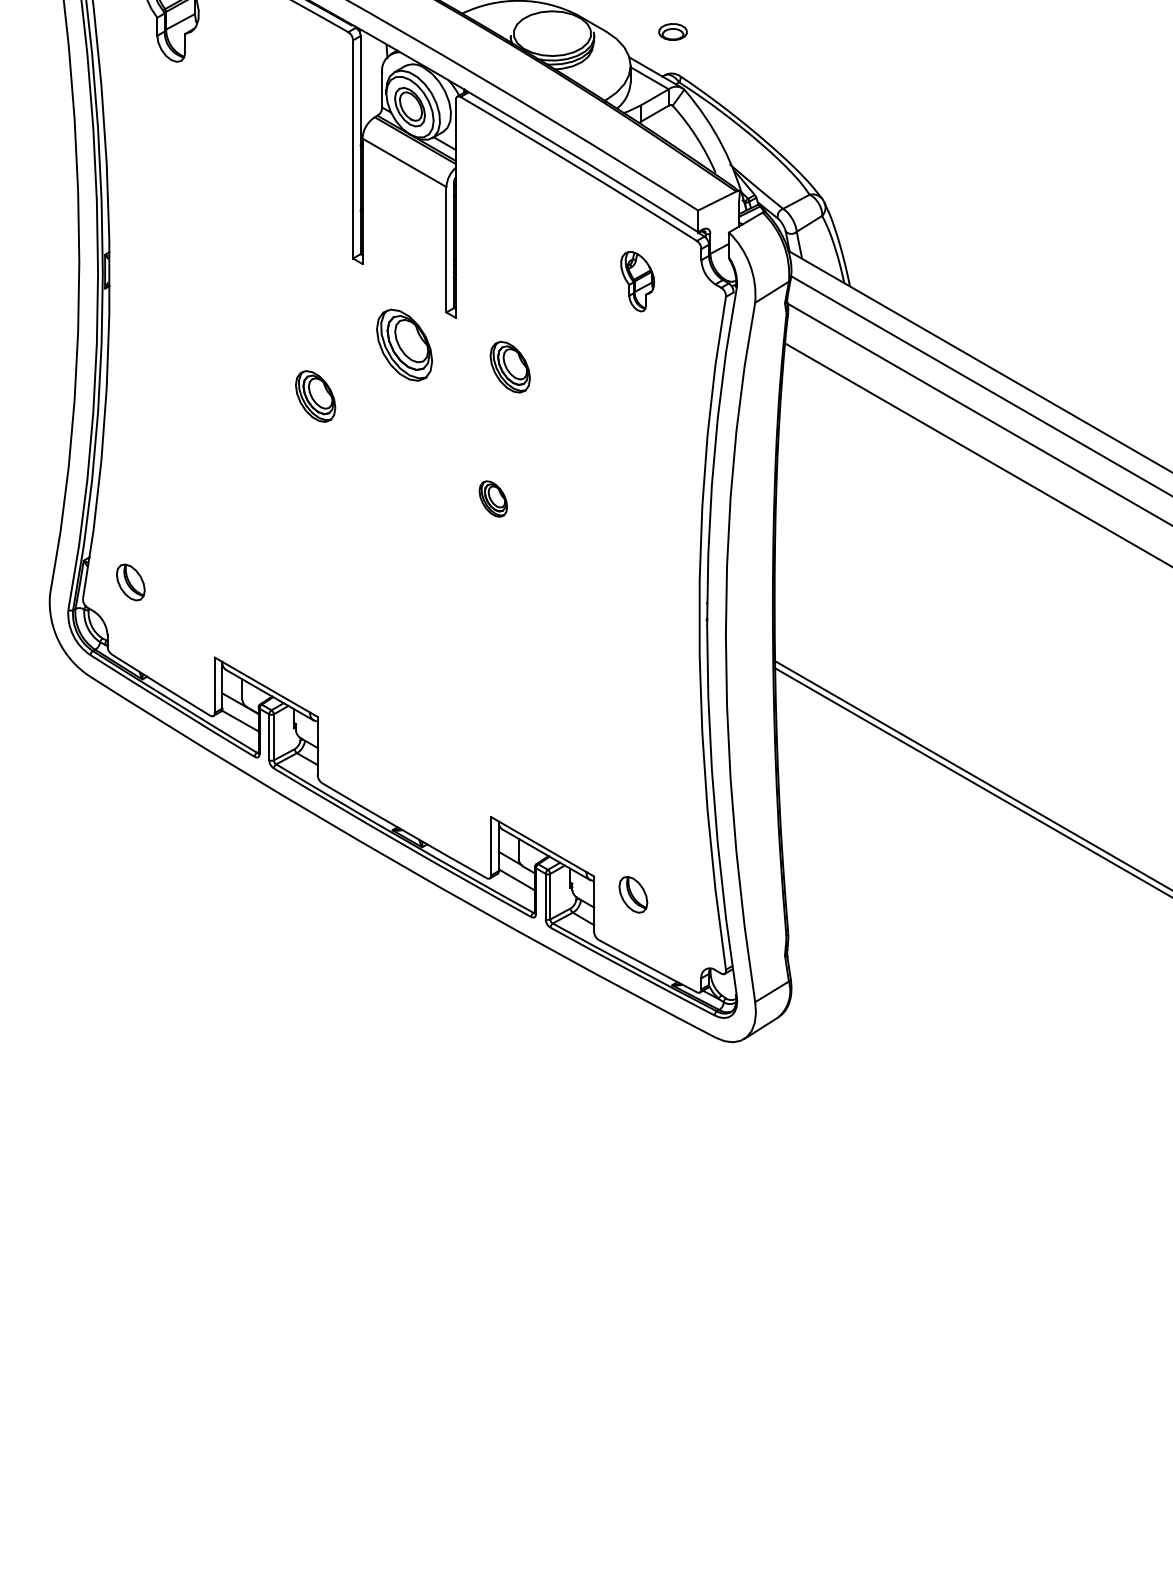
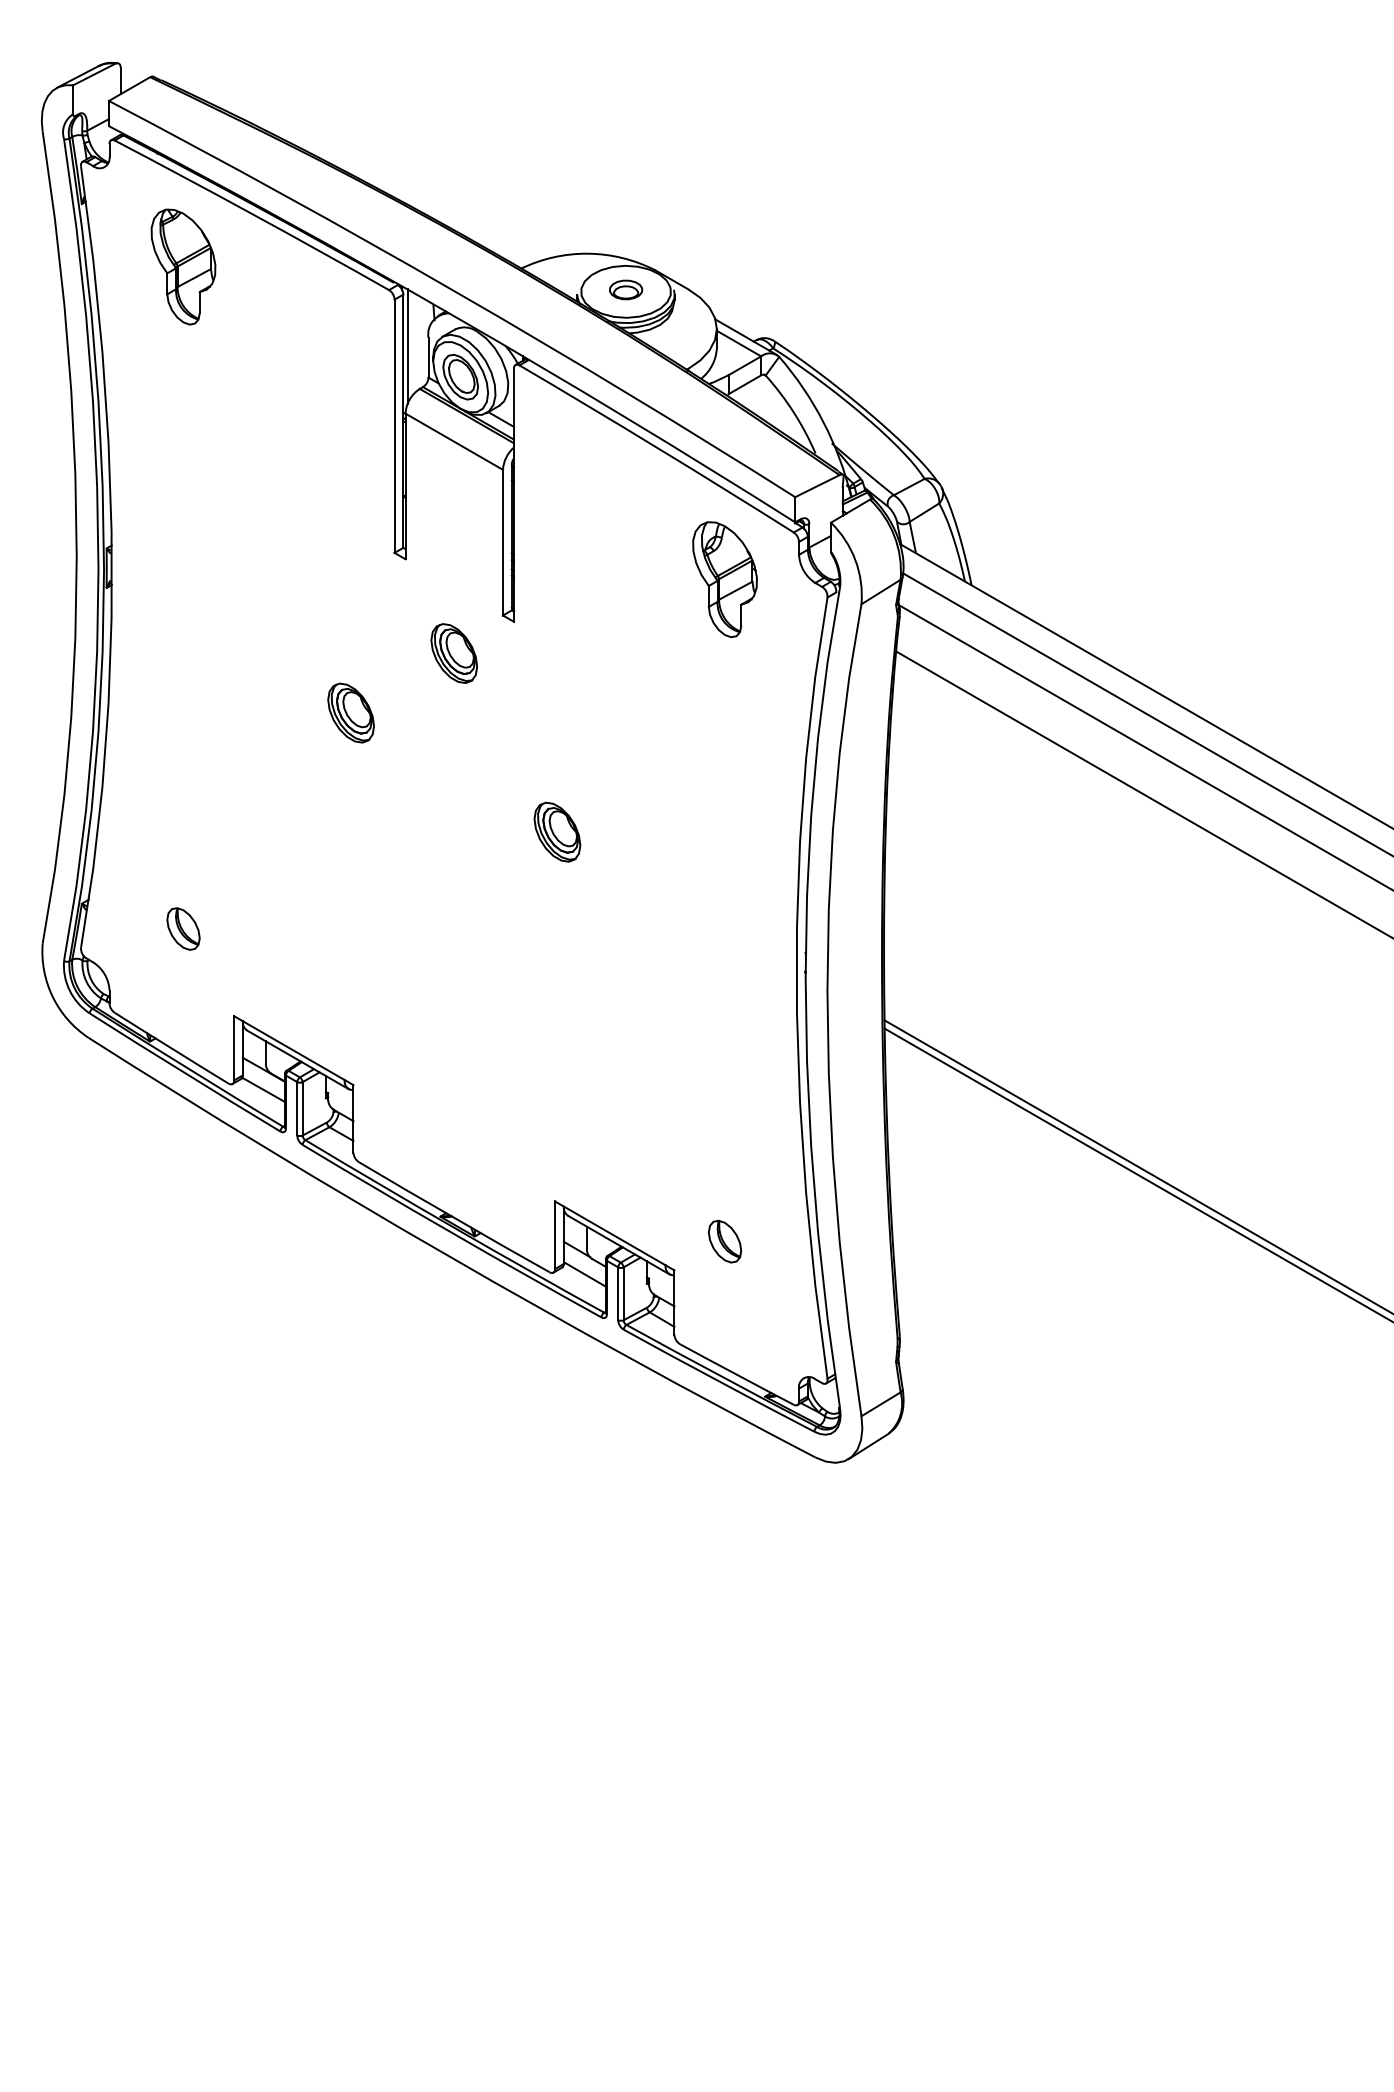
part: (673, 31) -> (626, 289), moved
line: (364, 80) -> (407, 346), added
part: (637, 281) -> (724, 579), size x1.67
part: (403, 345) -> (453, 653), size x0.71
part: (509, 366) -> (576, 678), removed
part: (493, 498) -> (557, 831), size x1.43
part: (130, 582) -> (183, 928), moved
part: (633, 894) -> (725, 1241), moved

